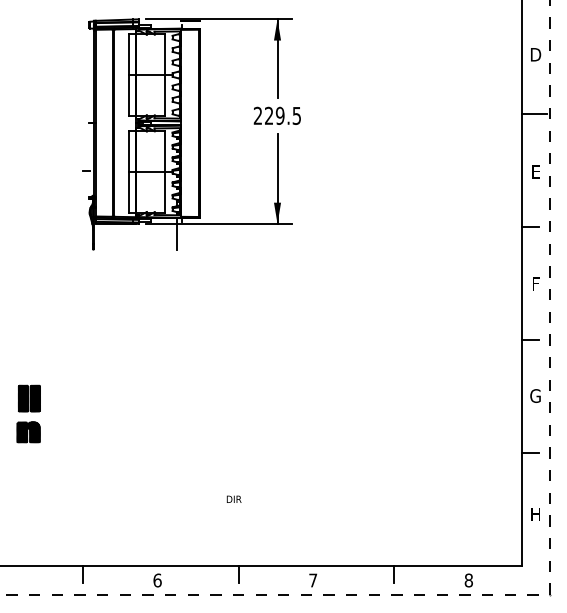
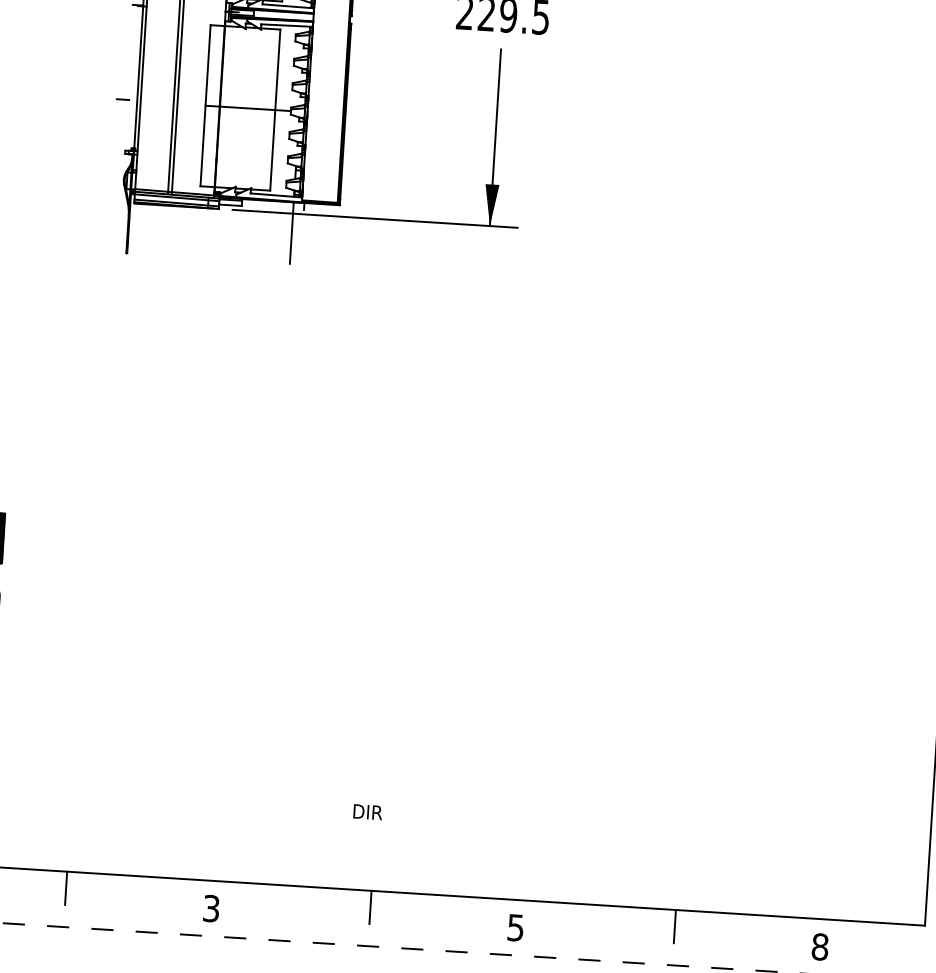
text: (233, 498) -> (366, 810), moved
text: (157, 580) -> (211, 908), 6 -> 3
text: (313, 580) -> (516, 927), 7 -> 5

